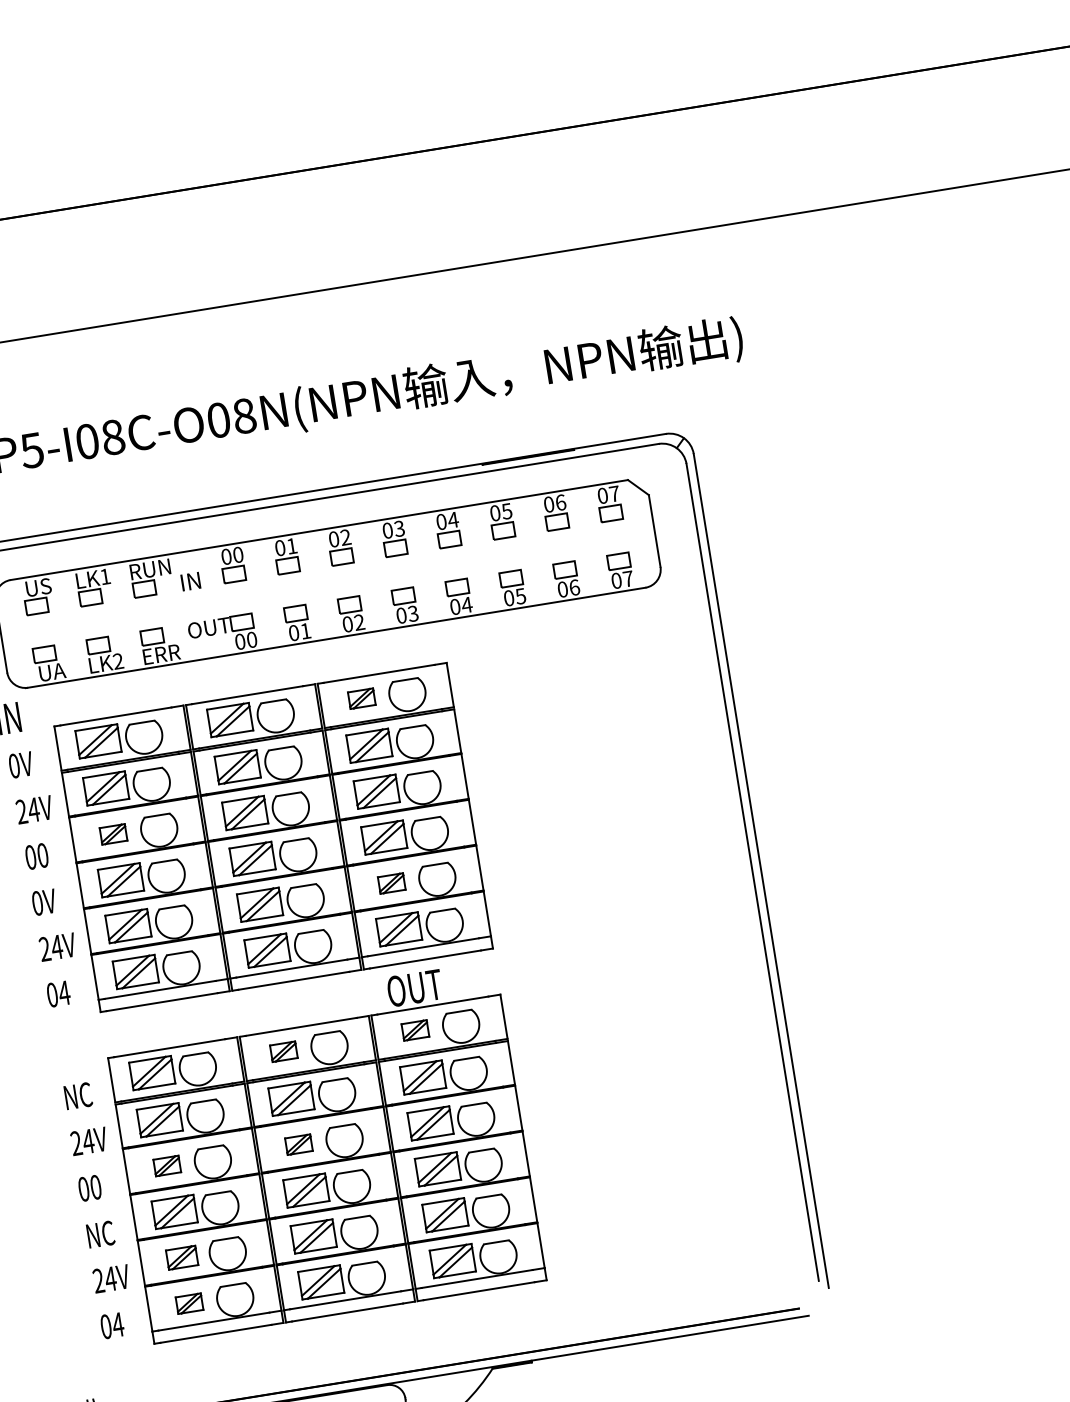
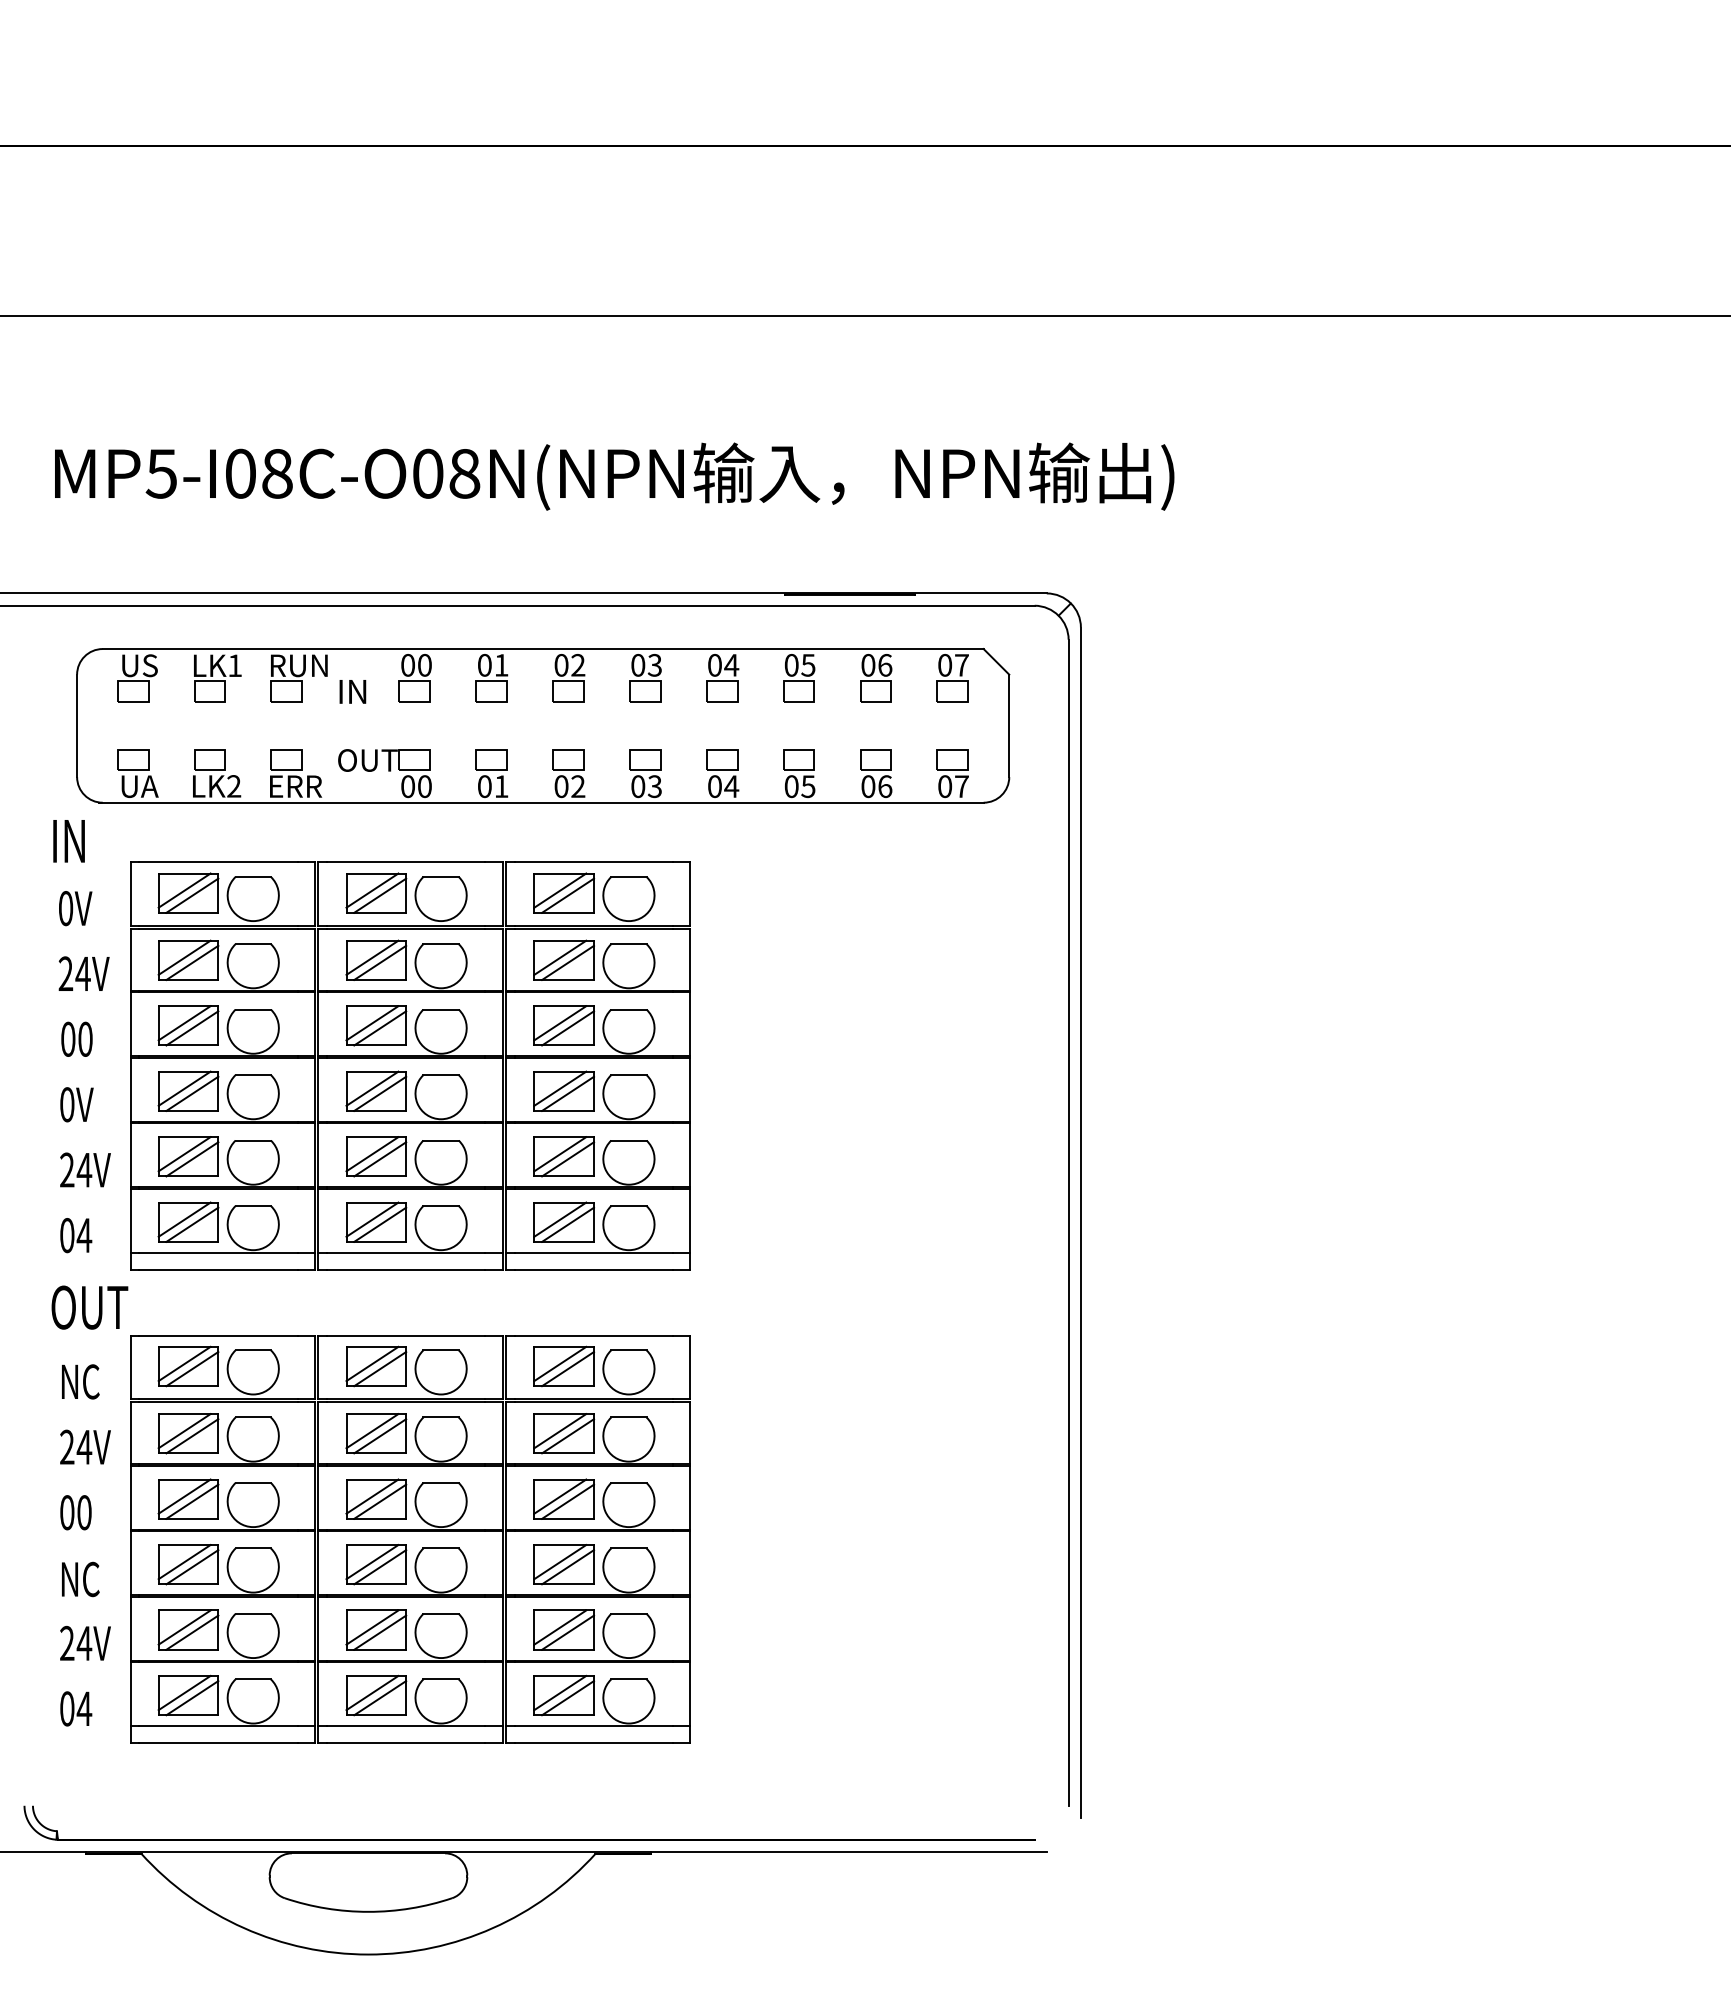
part: (361, 698) -> (564, 892), size x1.67
part: (113, 834) -> (188, 1025), size x1.67
part: (391, 883) -> (564, 1156), size x1.67
text: (414, 988) -> (89, 1307), moved
part: (415, 1030) -> (563, 1366), size x1.67
part: (283, 1051) -> (376, 1366), size x1.67
part: (298, 1144) -> (376, 1498), size x1.67
part: (167, 1165) -> (188, 1498), size x1.67
part: (182, 1257) -> (188, 1629), size x1.43
part: (189, 1303) -> (188, 1695), size x1.67

